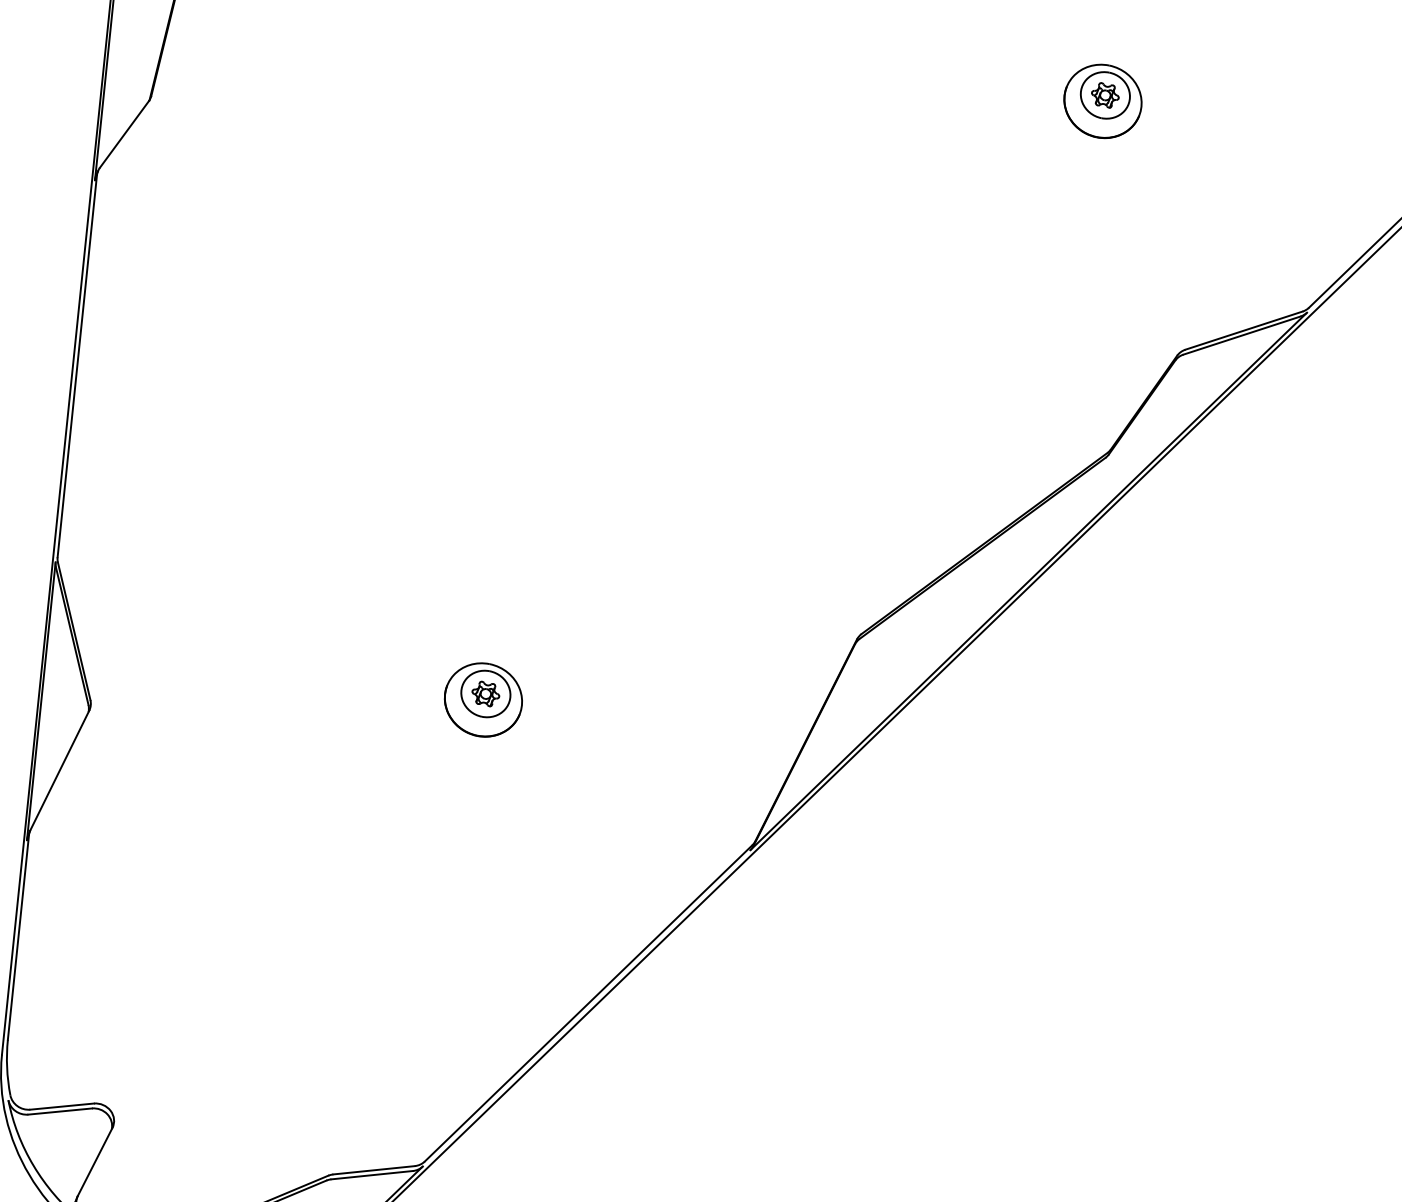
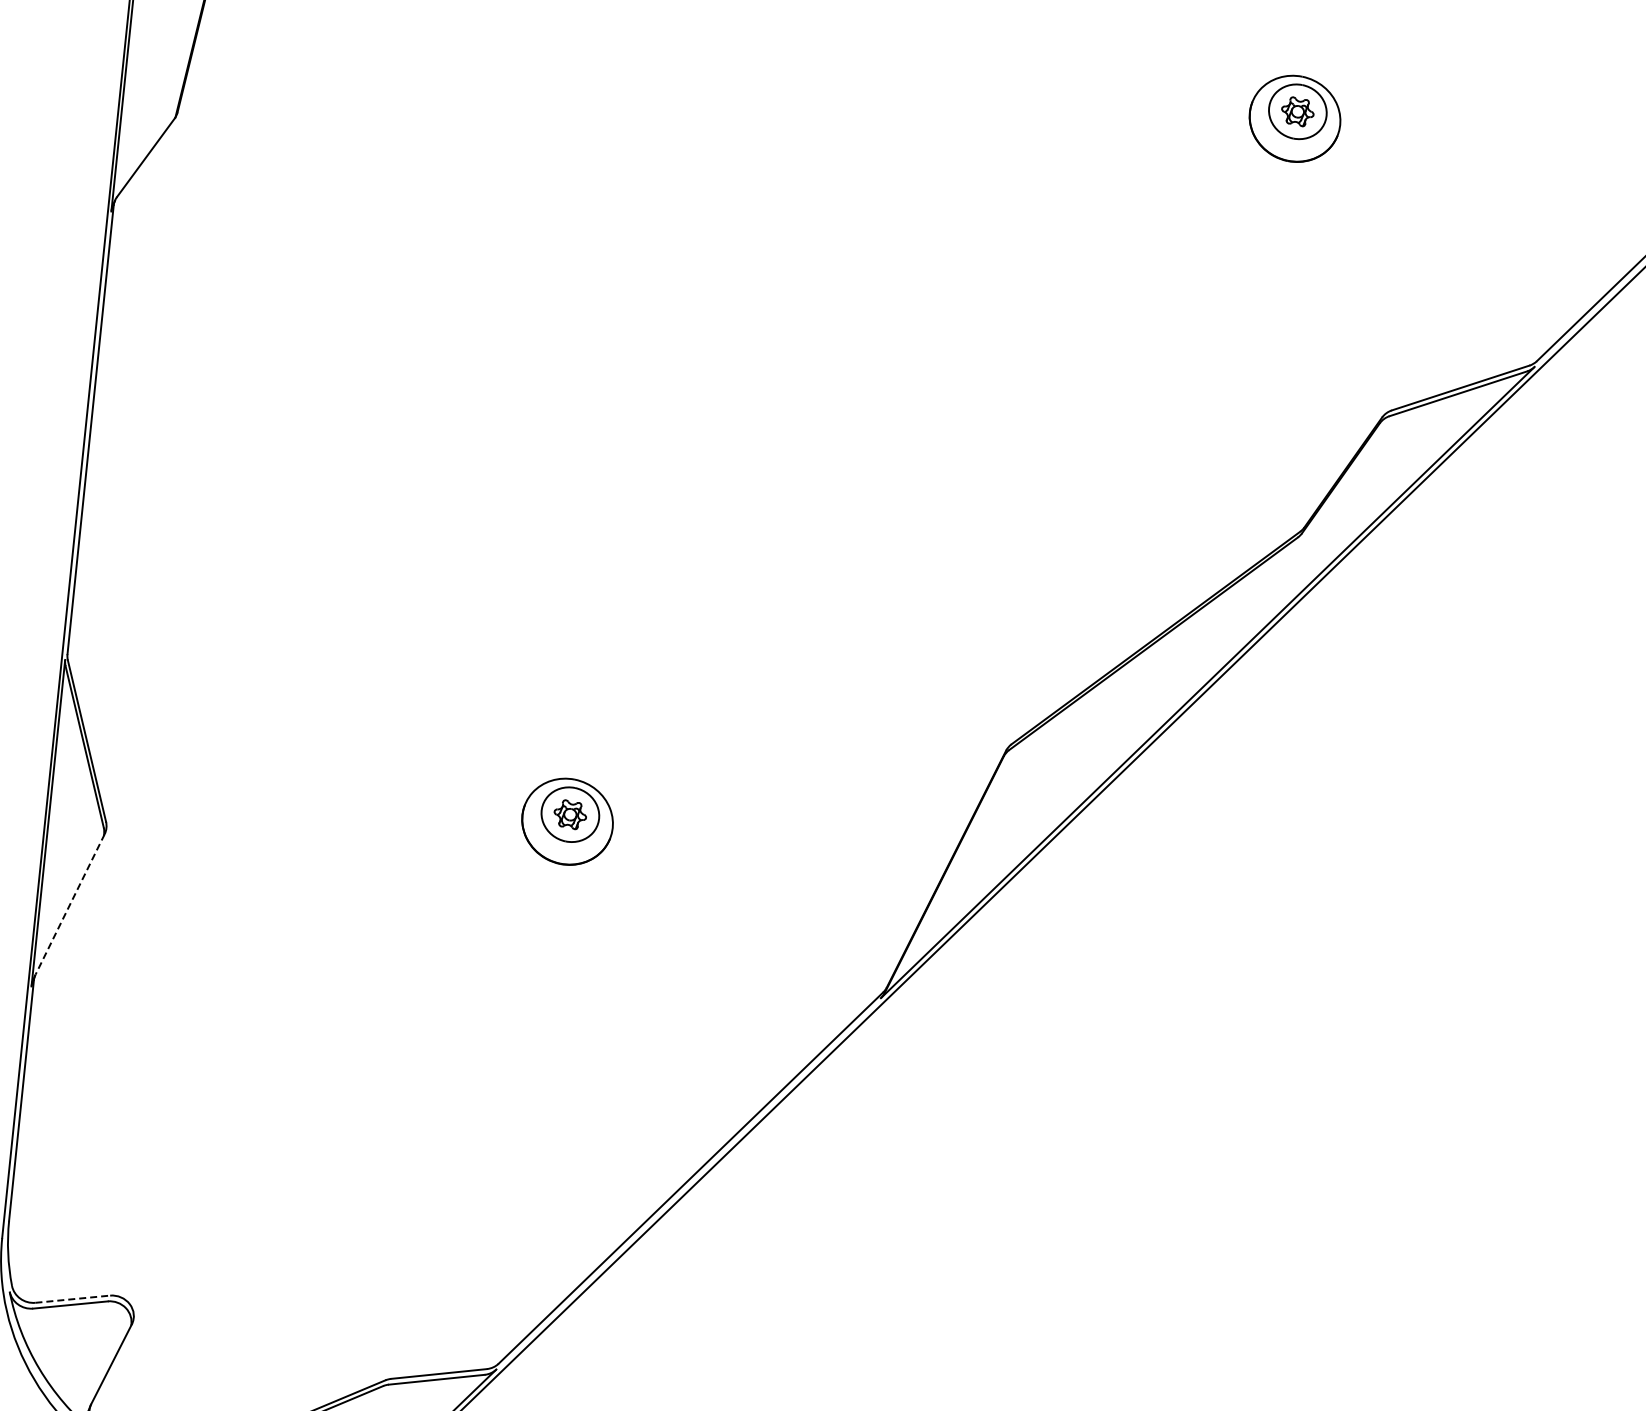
line: (59, 770) -> (69, 904), solid -> dashed
line: (61, 1106) -> (72, 1299), solid -> dashed

